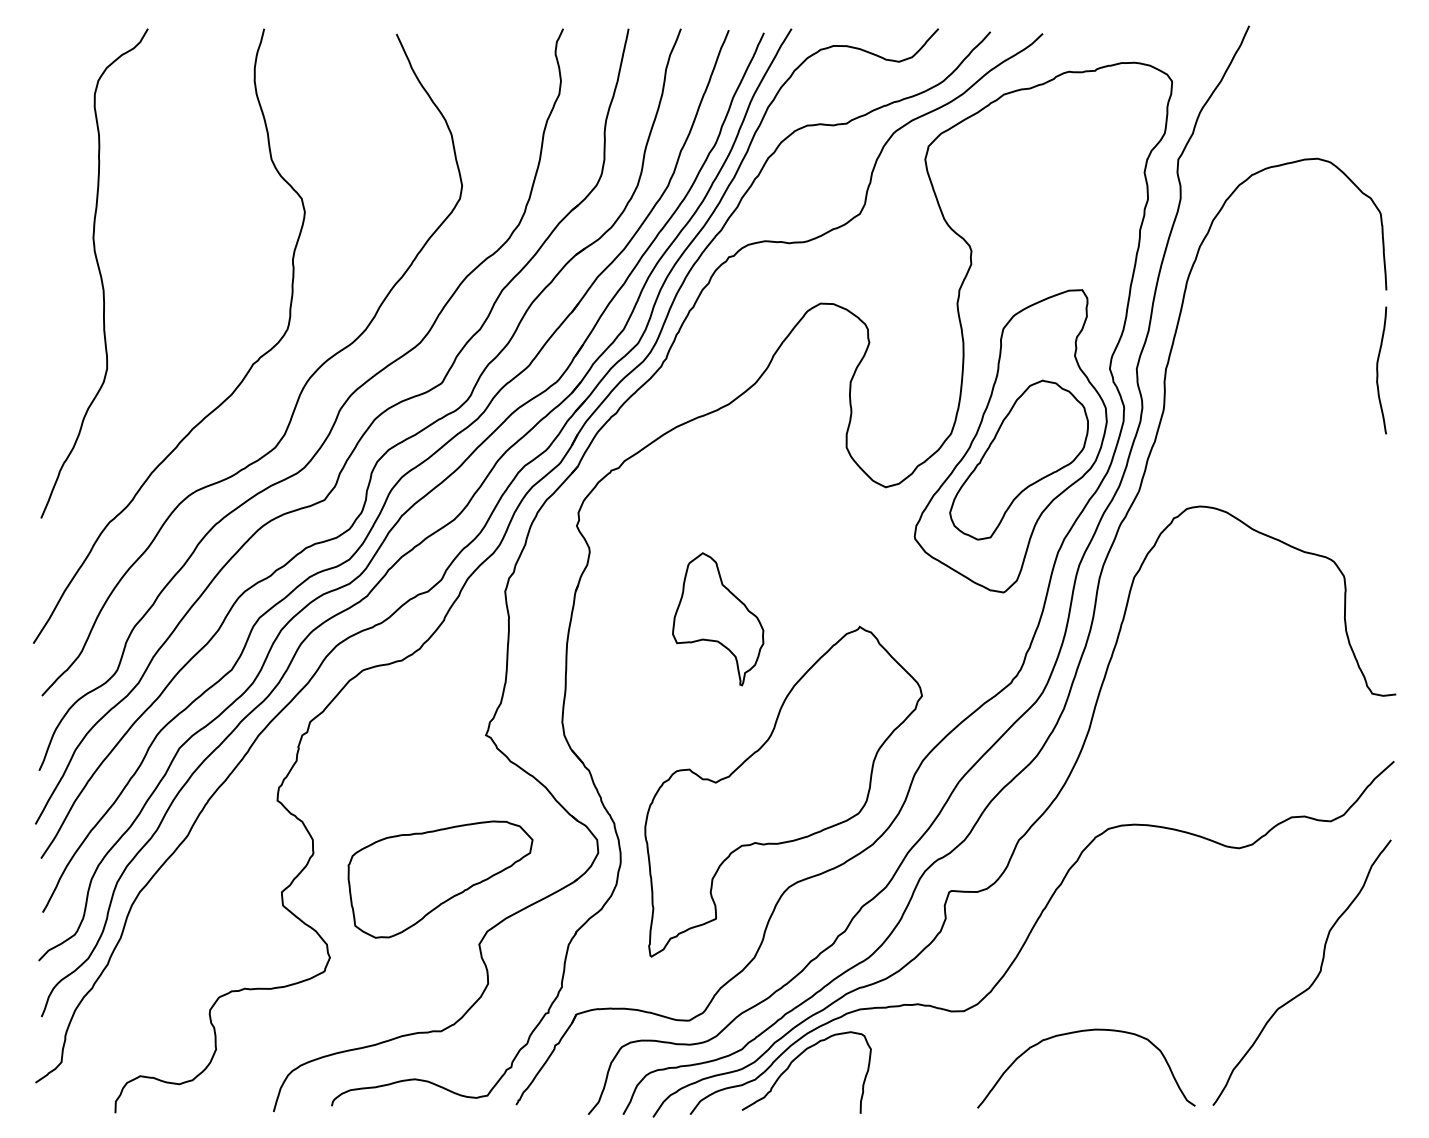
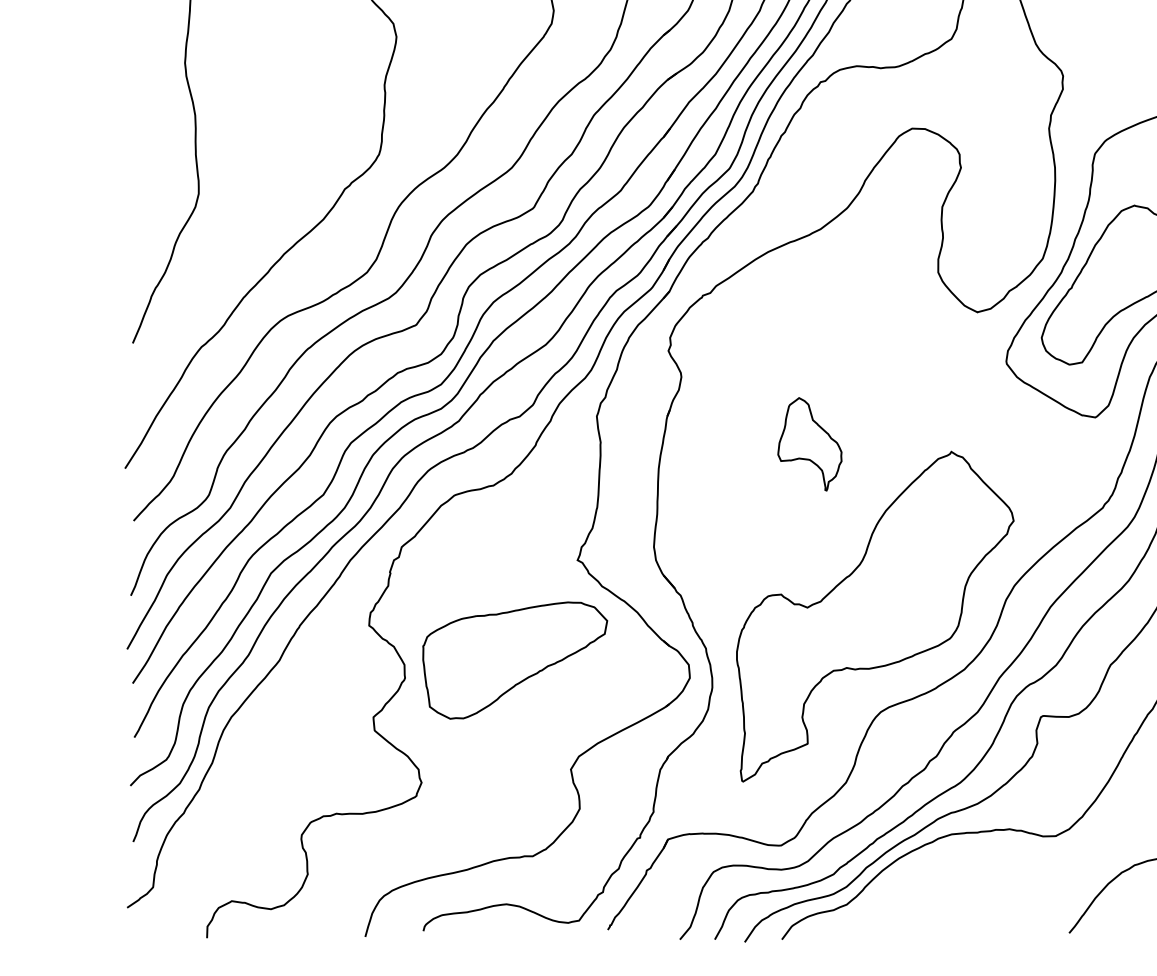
part: (718, 619) -> (810, 444), size x0.7
part: (440, 879) -> (515, 660), moved
curve: (796, 1059) -> (888, 884), removed

